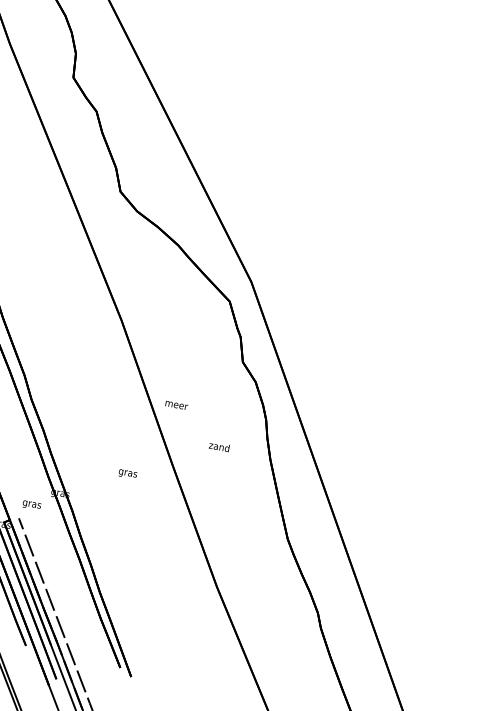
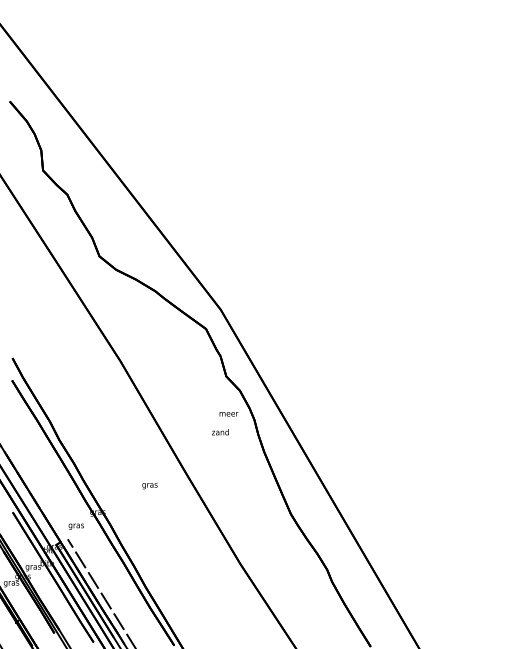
text: (176, 405) -> (228, 414), moved
text: (219, 447) -> (220, 432), moved

